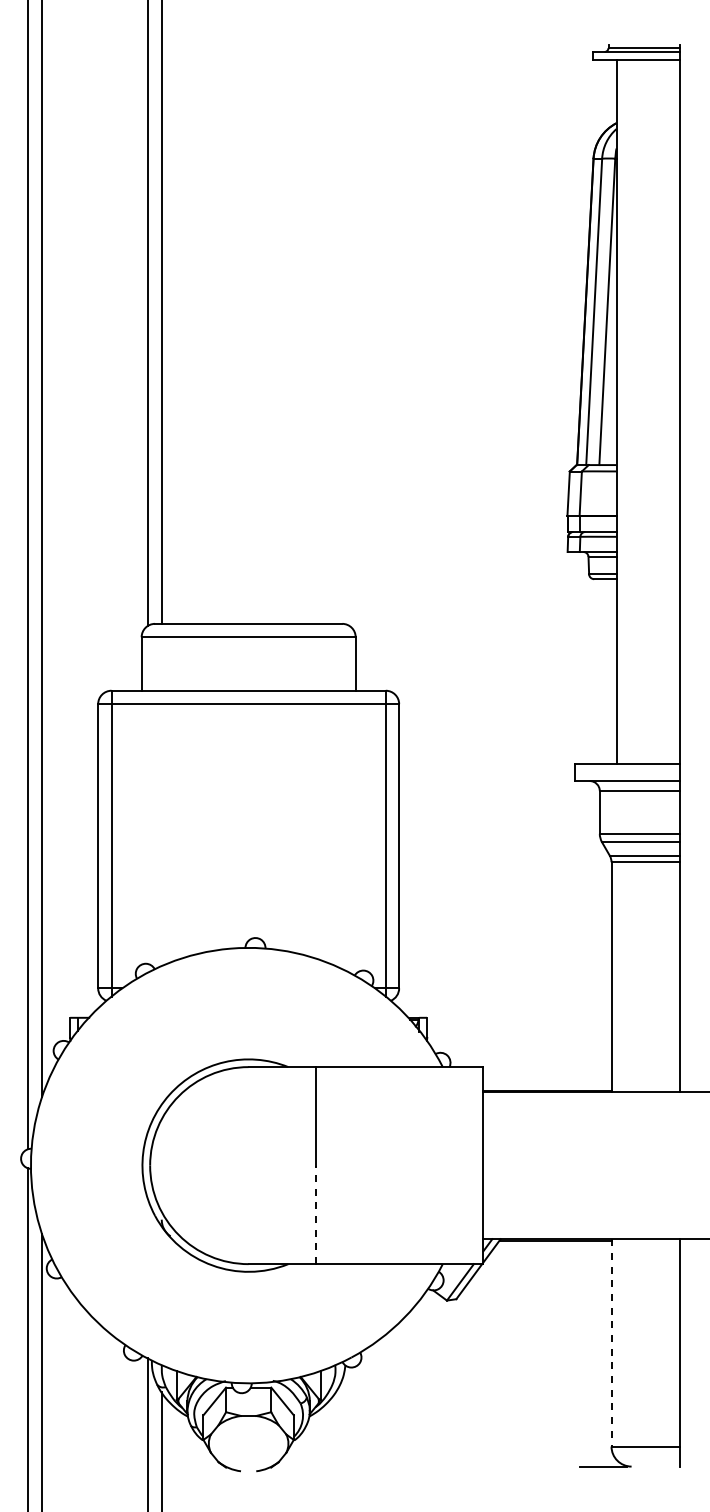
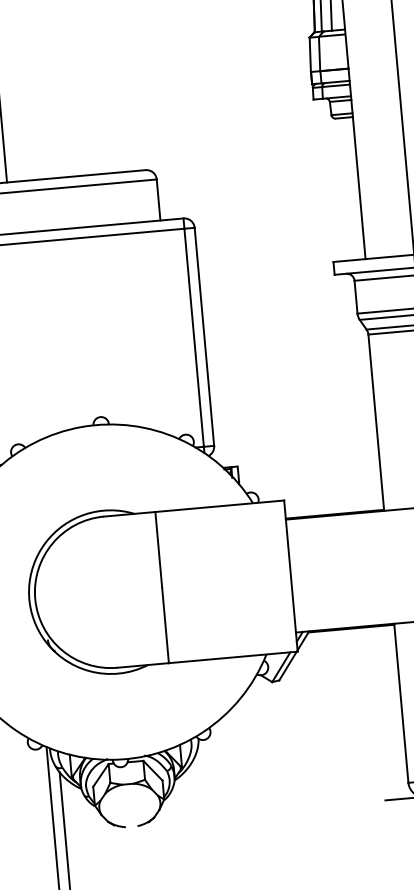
line: (315, 1214) -> (165, 625), dashed -> solid
line: (611, 1342) -> (401, 703), dashed -> solid

